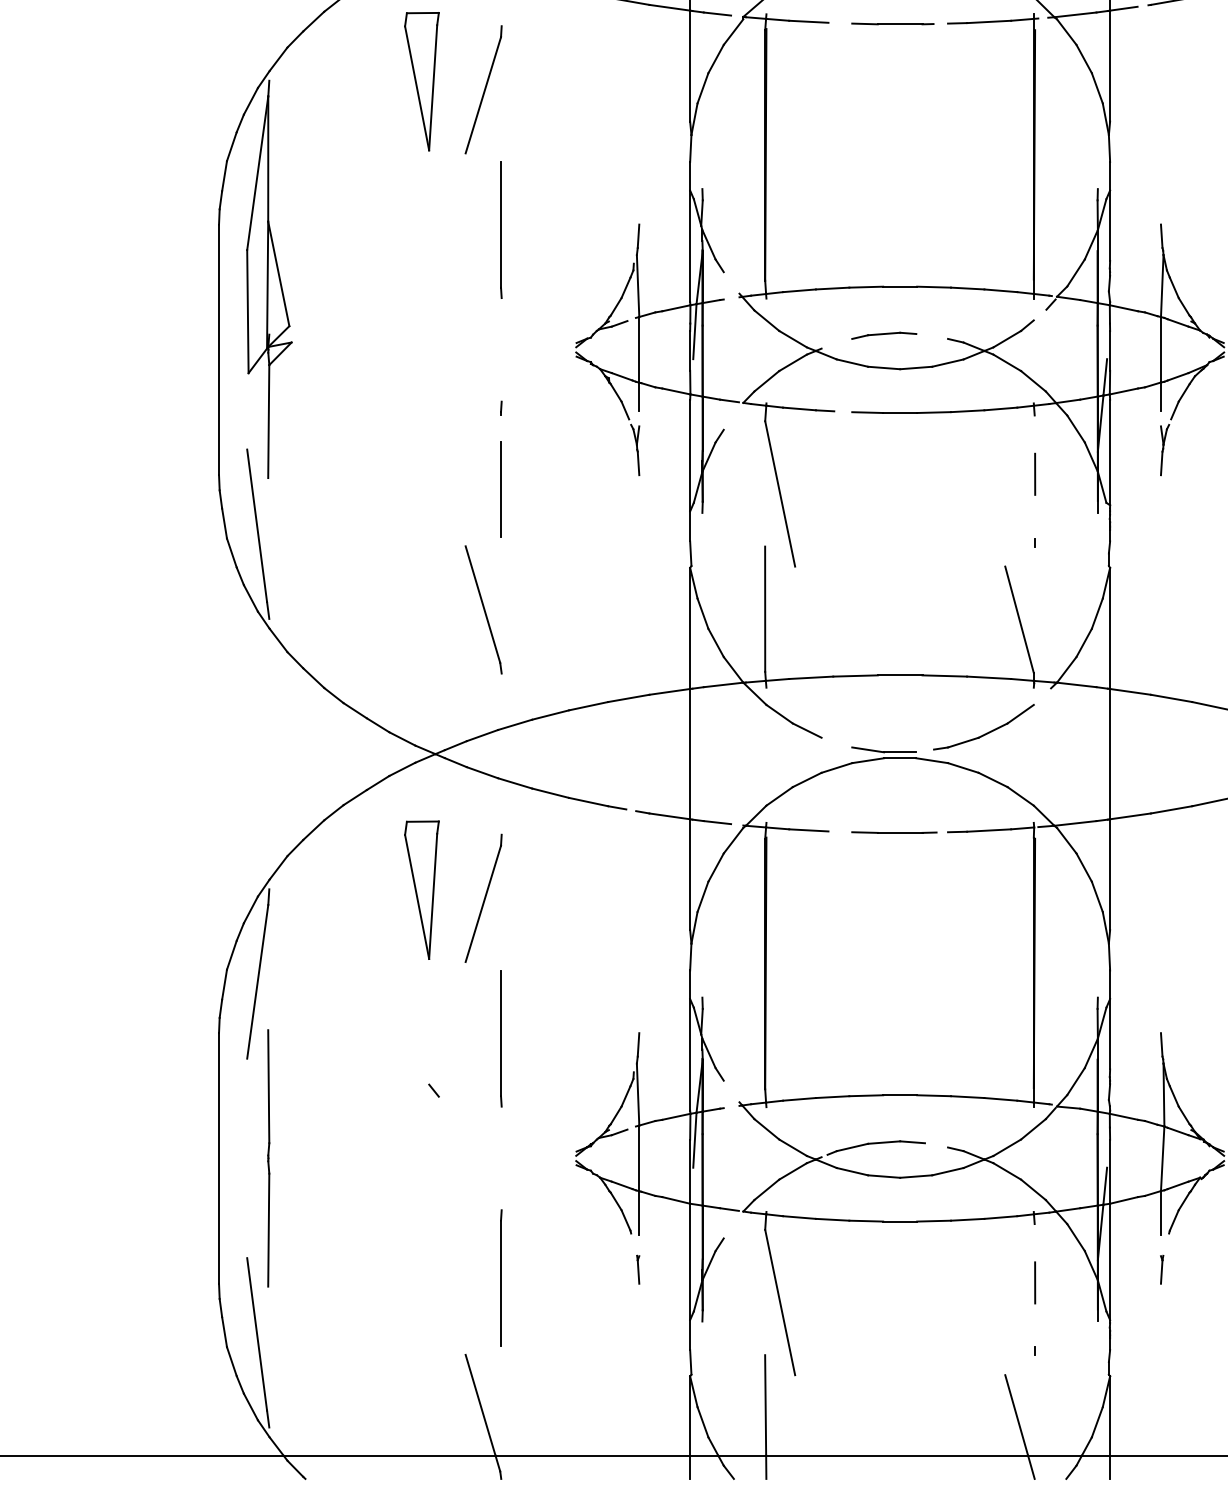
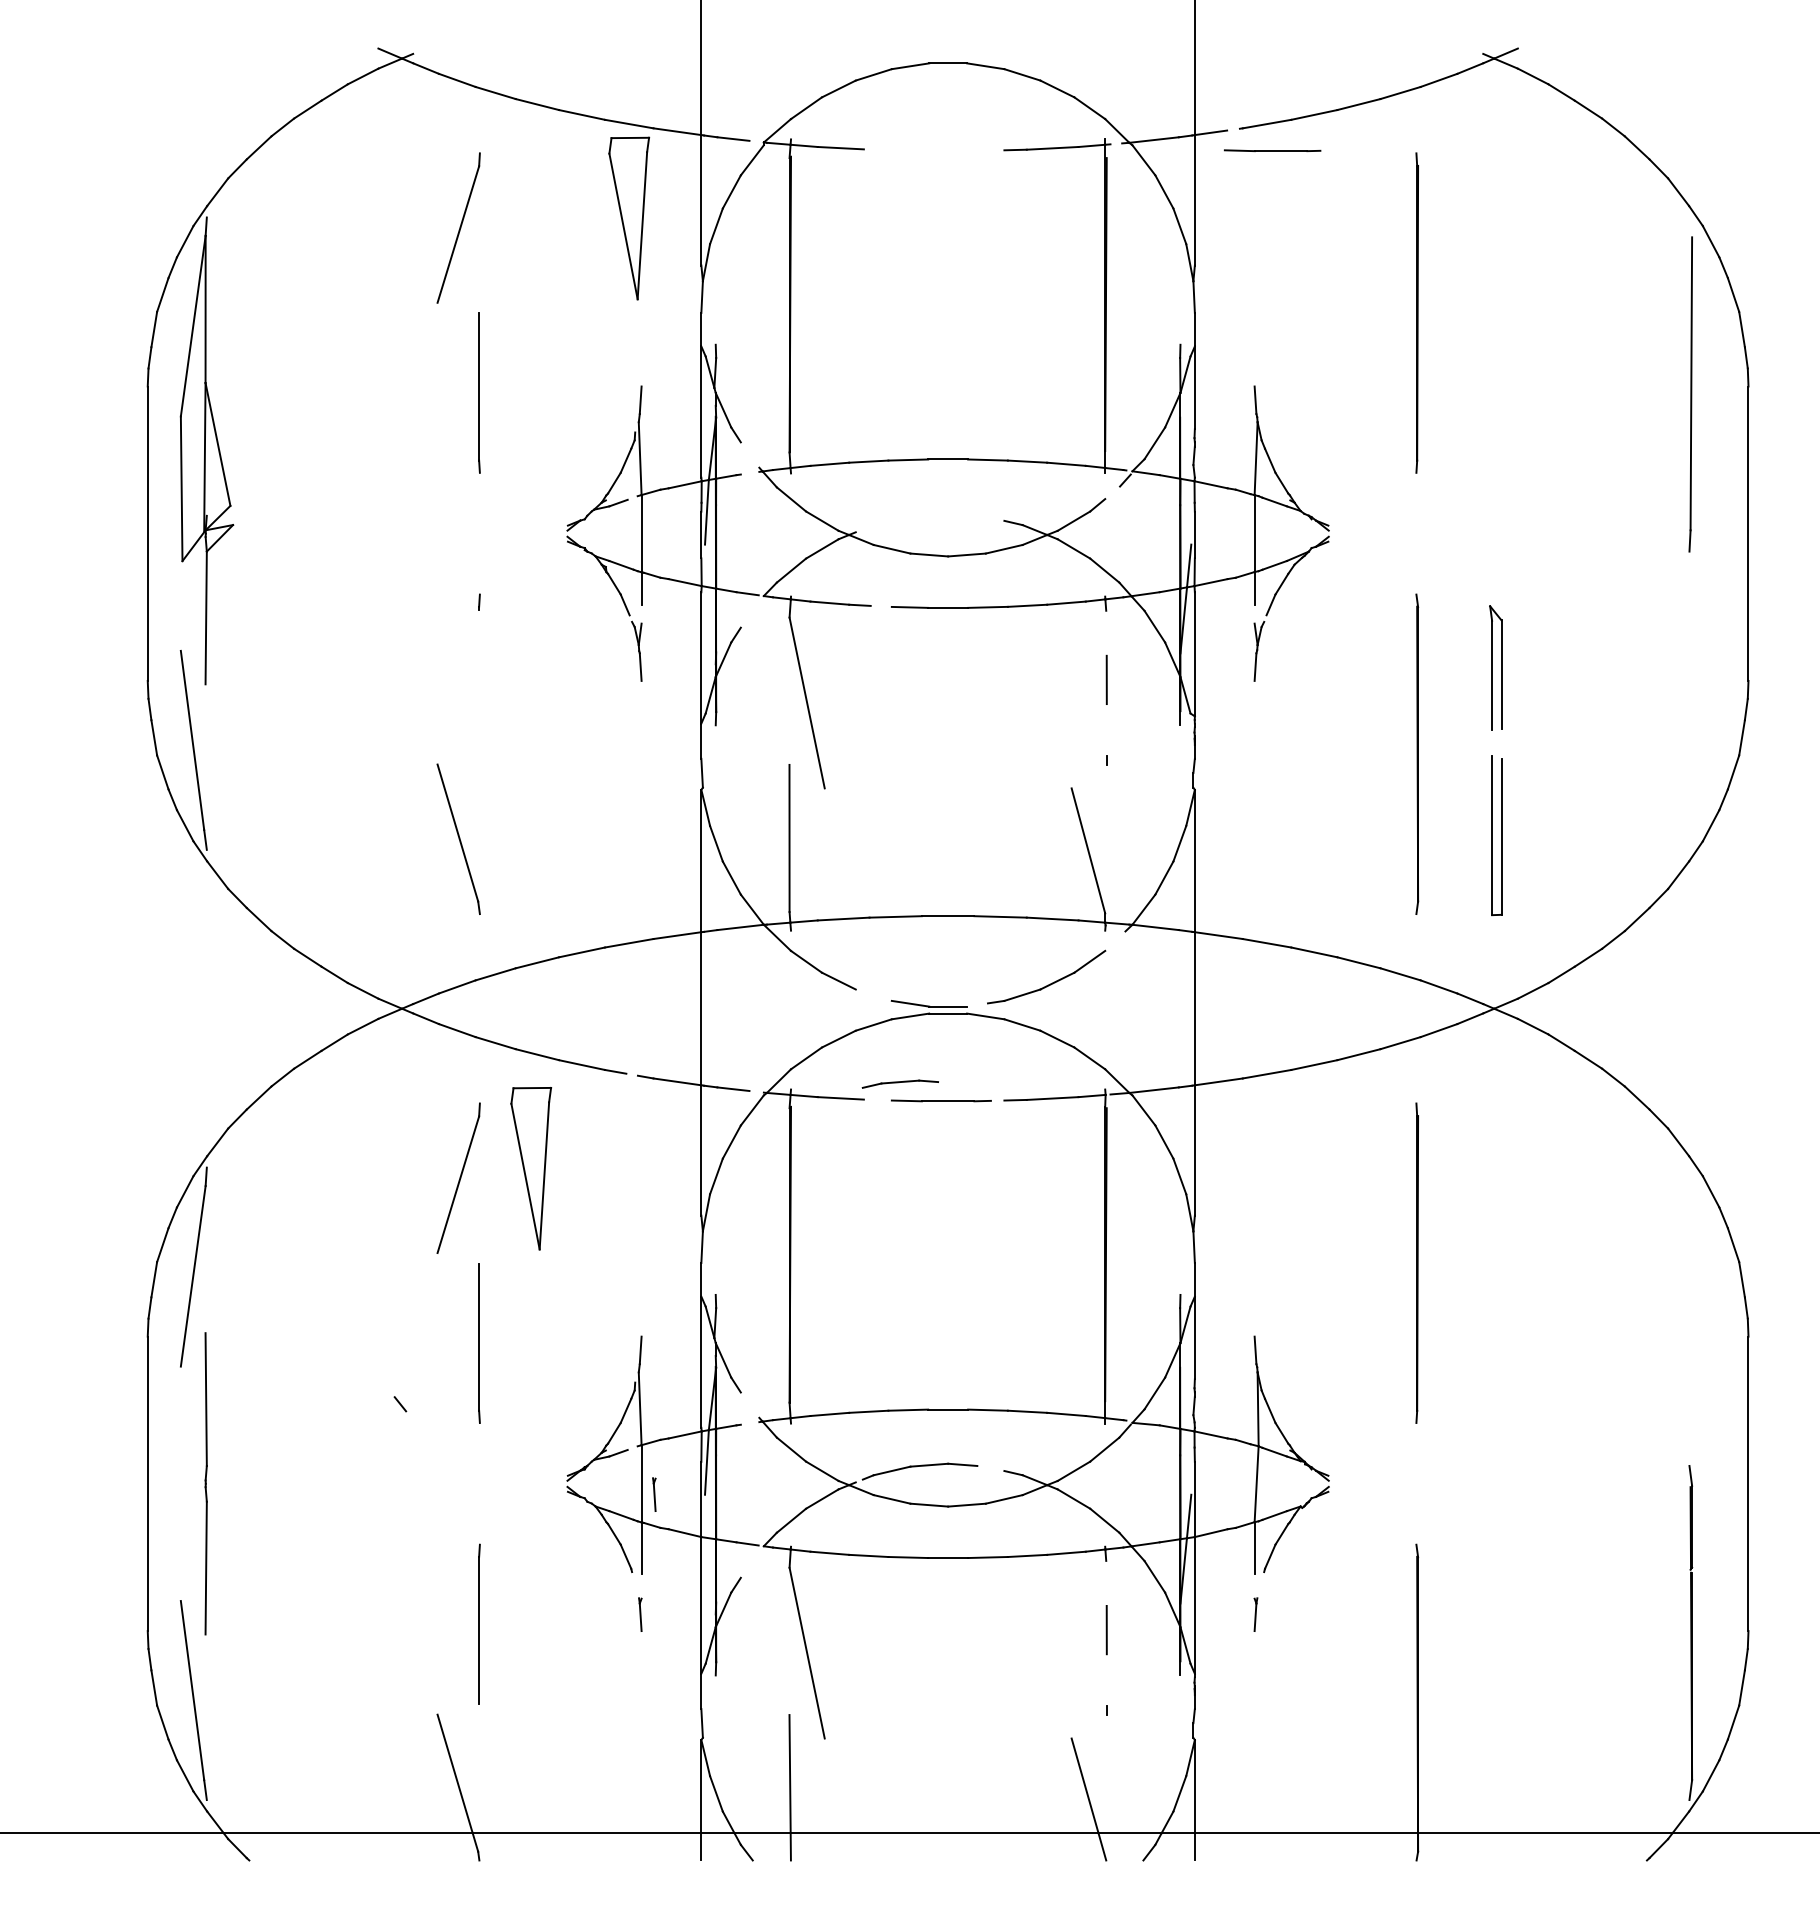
line: (892, 23) -> (1272, 150), moved
part: (422, 81) -> (629, 218), moved
part: (883, 335) -> (899, 1083), moved
line: (501, 489) -> (479, 697), removed
part: (422, 890) -> (531, 1168), moved
part: (650, 1167) -> (654, 1494), added

